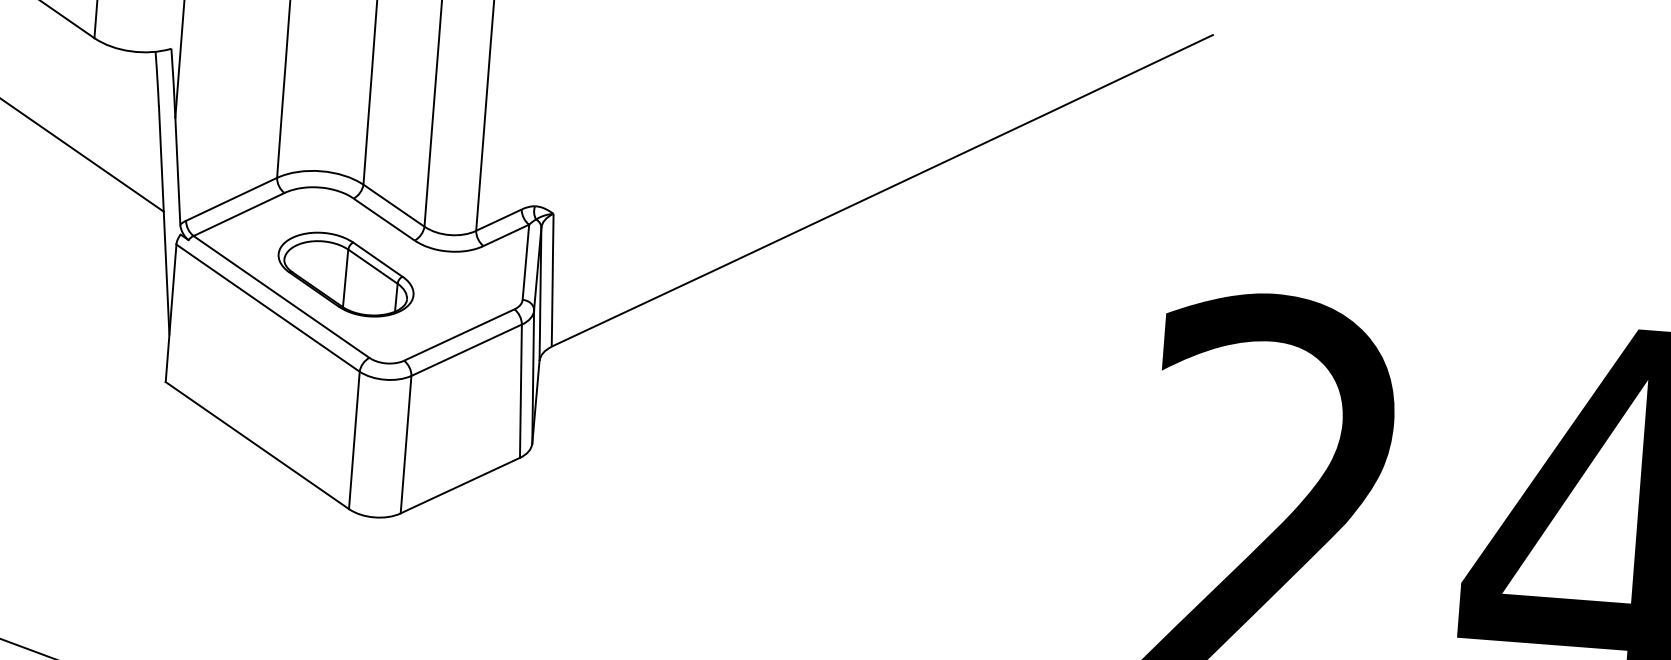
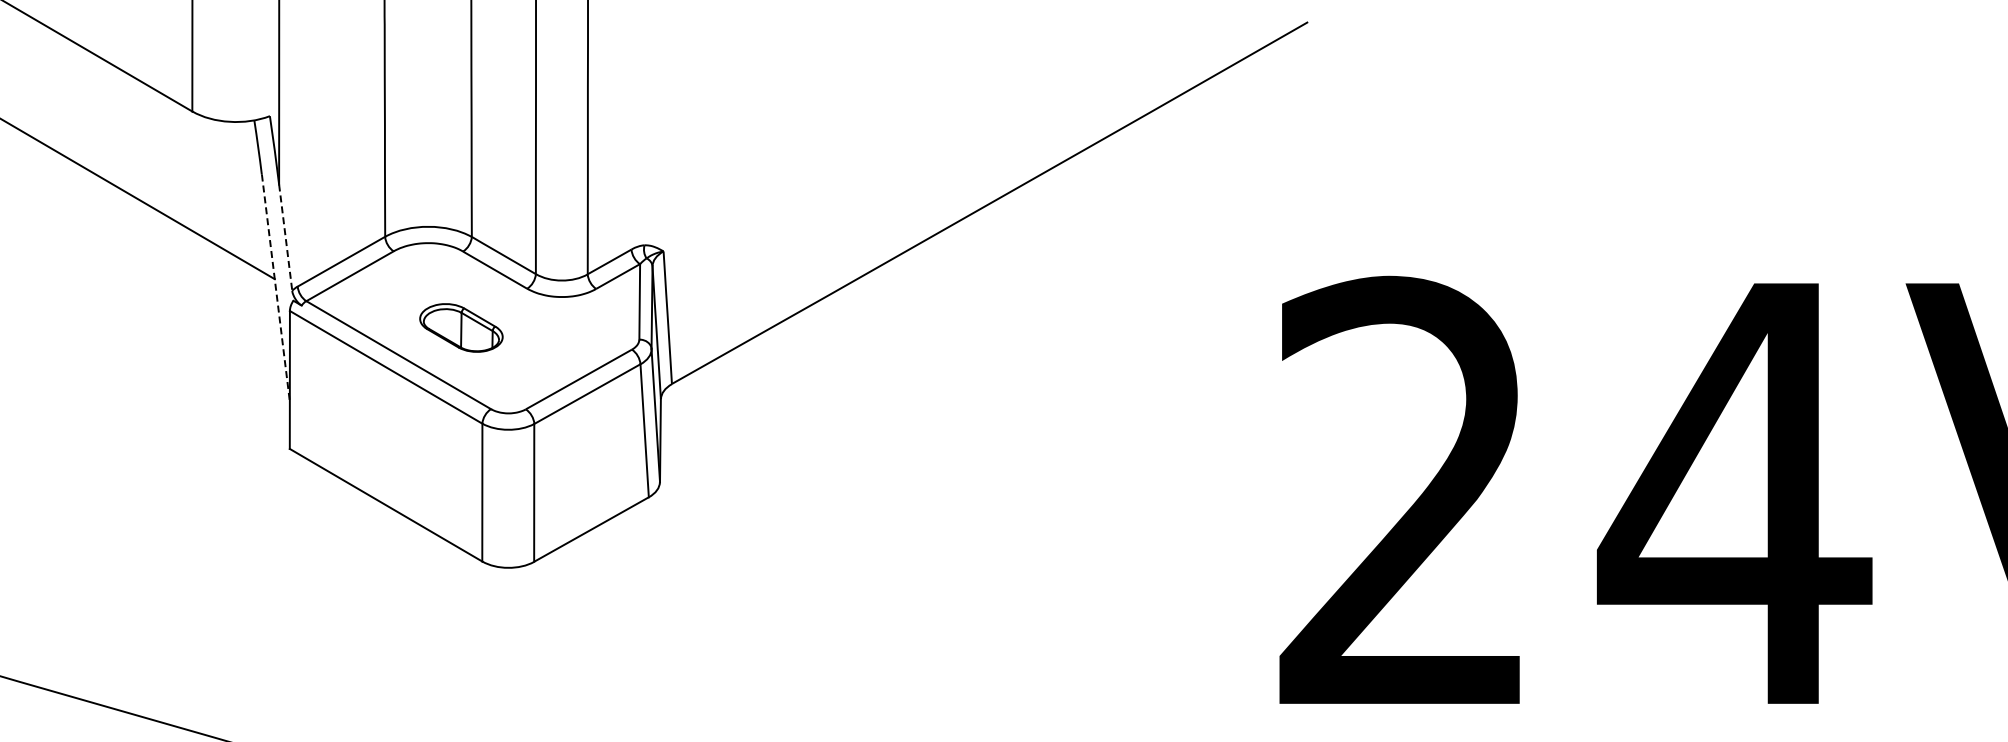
line: (177, 170) -> (285, 237), solid -> dashed
line: (163, 221) -> (275, 288), solid -> dashed
part: (346, 274) -> (461, 327), size x0.6

